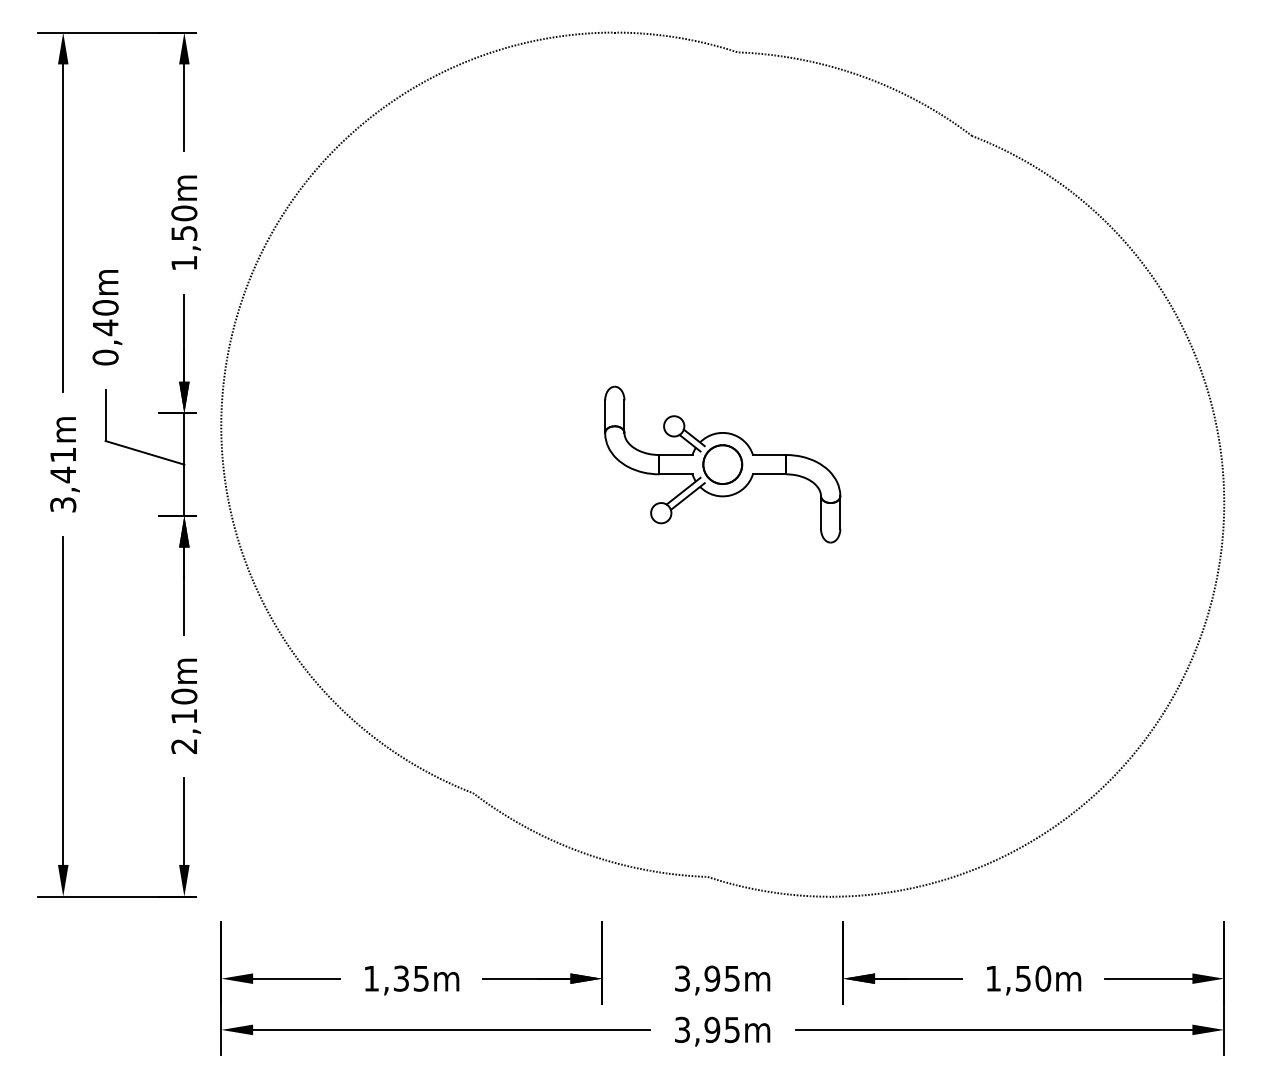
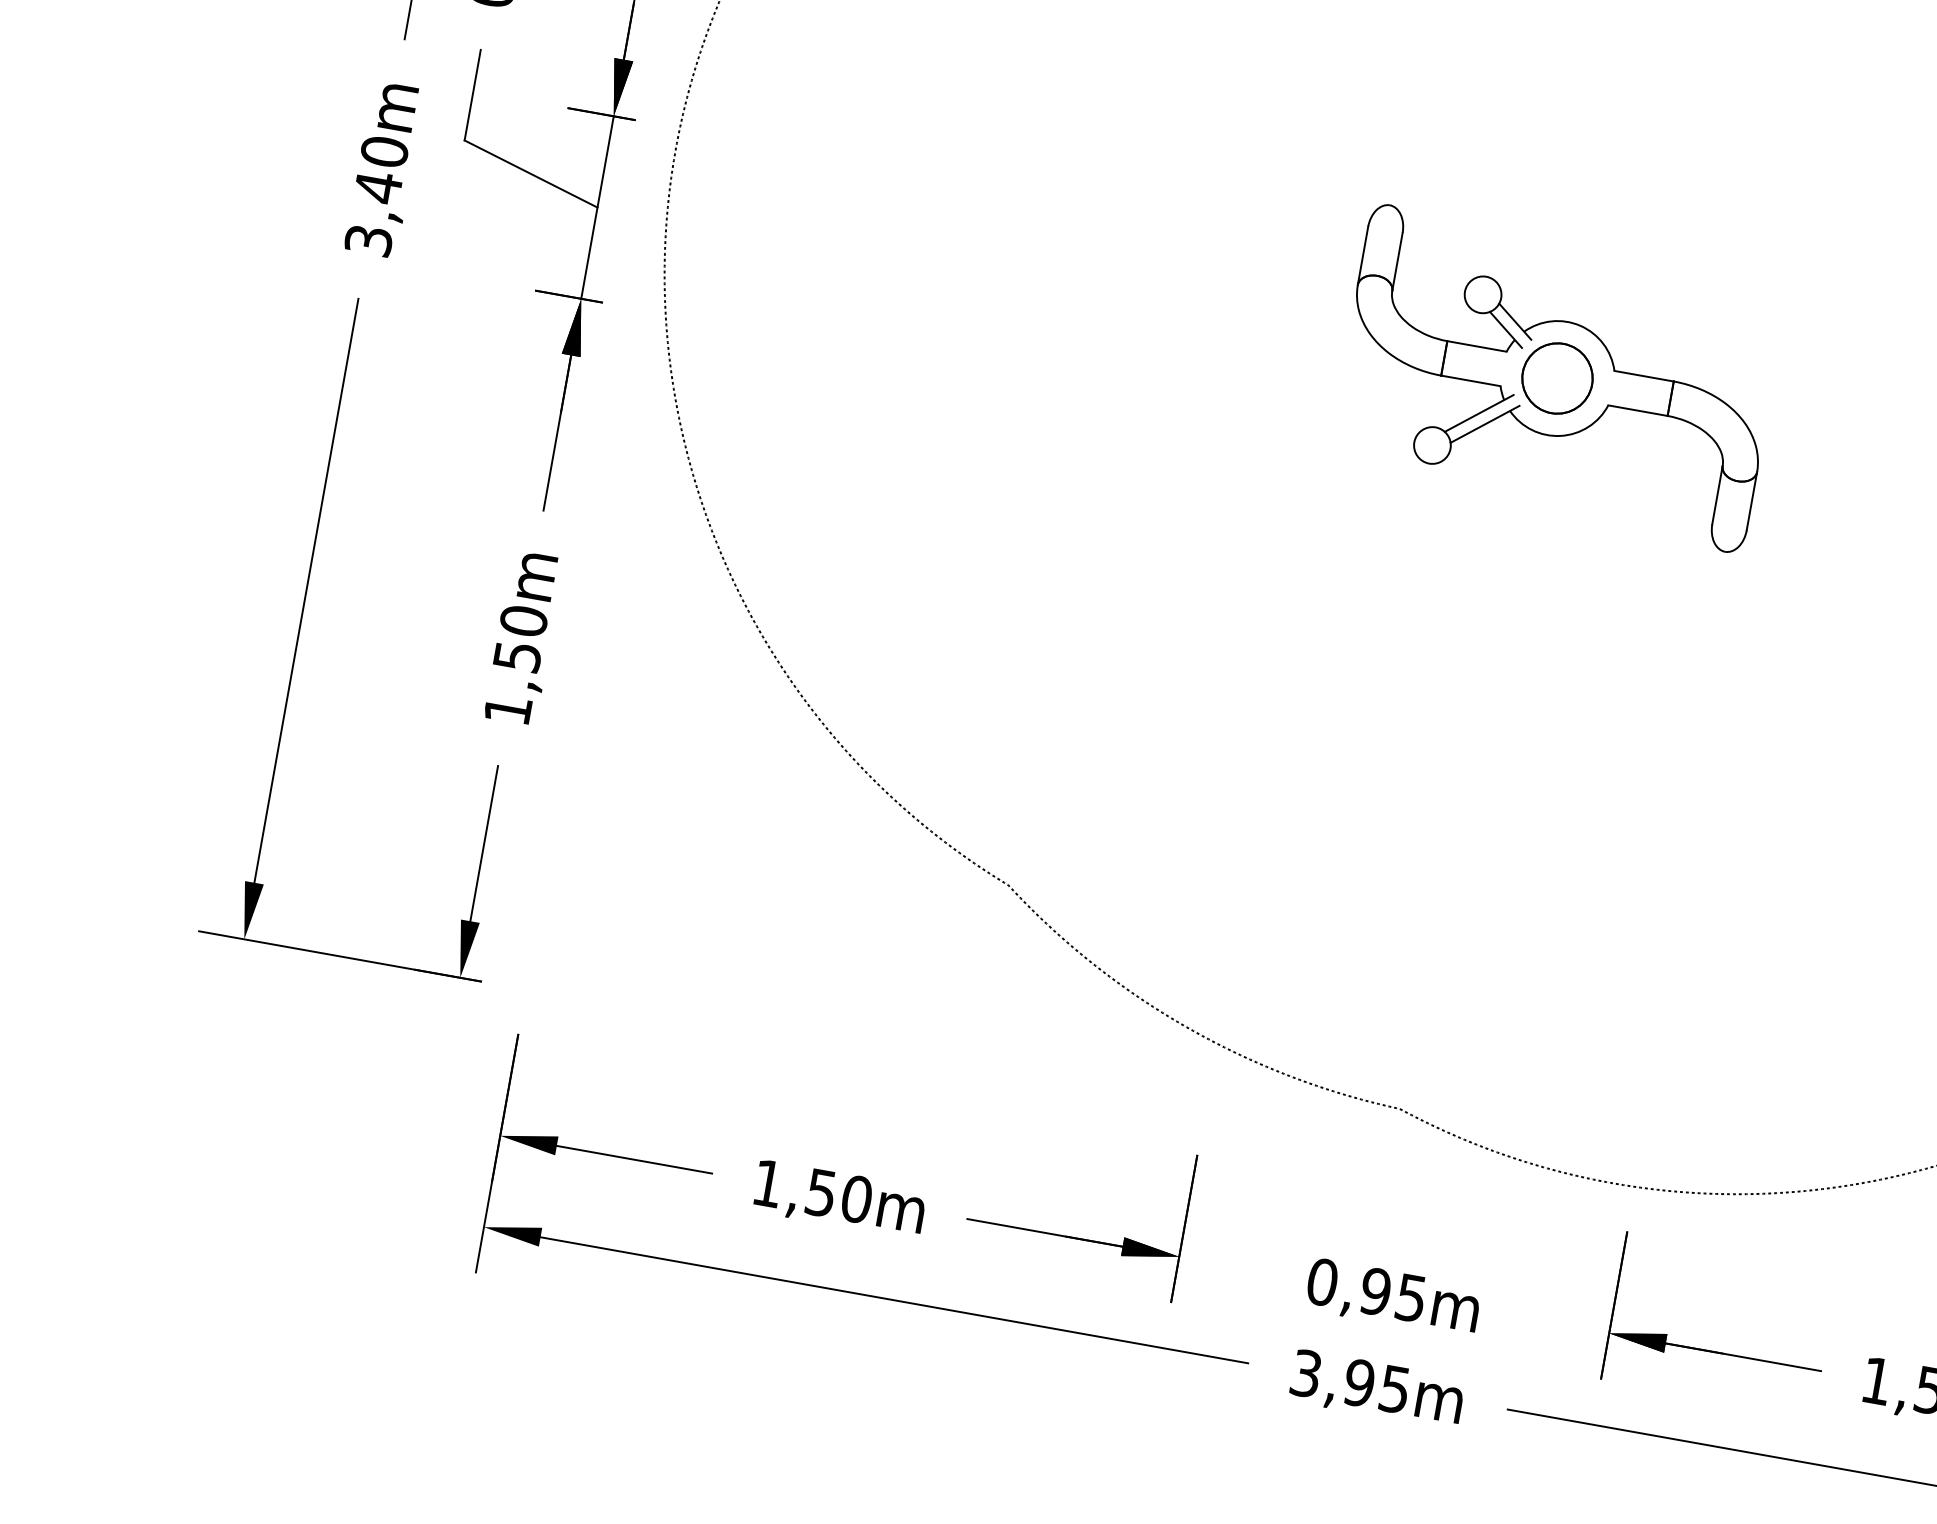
text: (63, 454) -> (385, 151), 3,41m -> 3,40m
text: (184, 731) -> (513, 683), 2,10m -> 1,50m
text: (411, 978) -> (839, 1195), 1,35m -> 1,50m
text: (682, 978) -> (1322, 1281), 3,95m -> 0,95m

